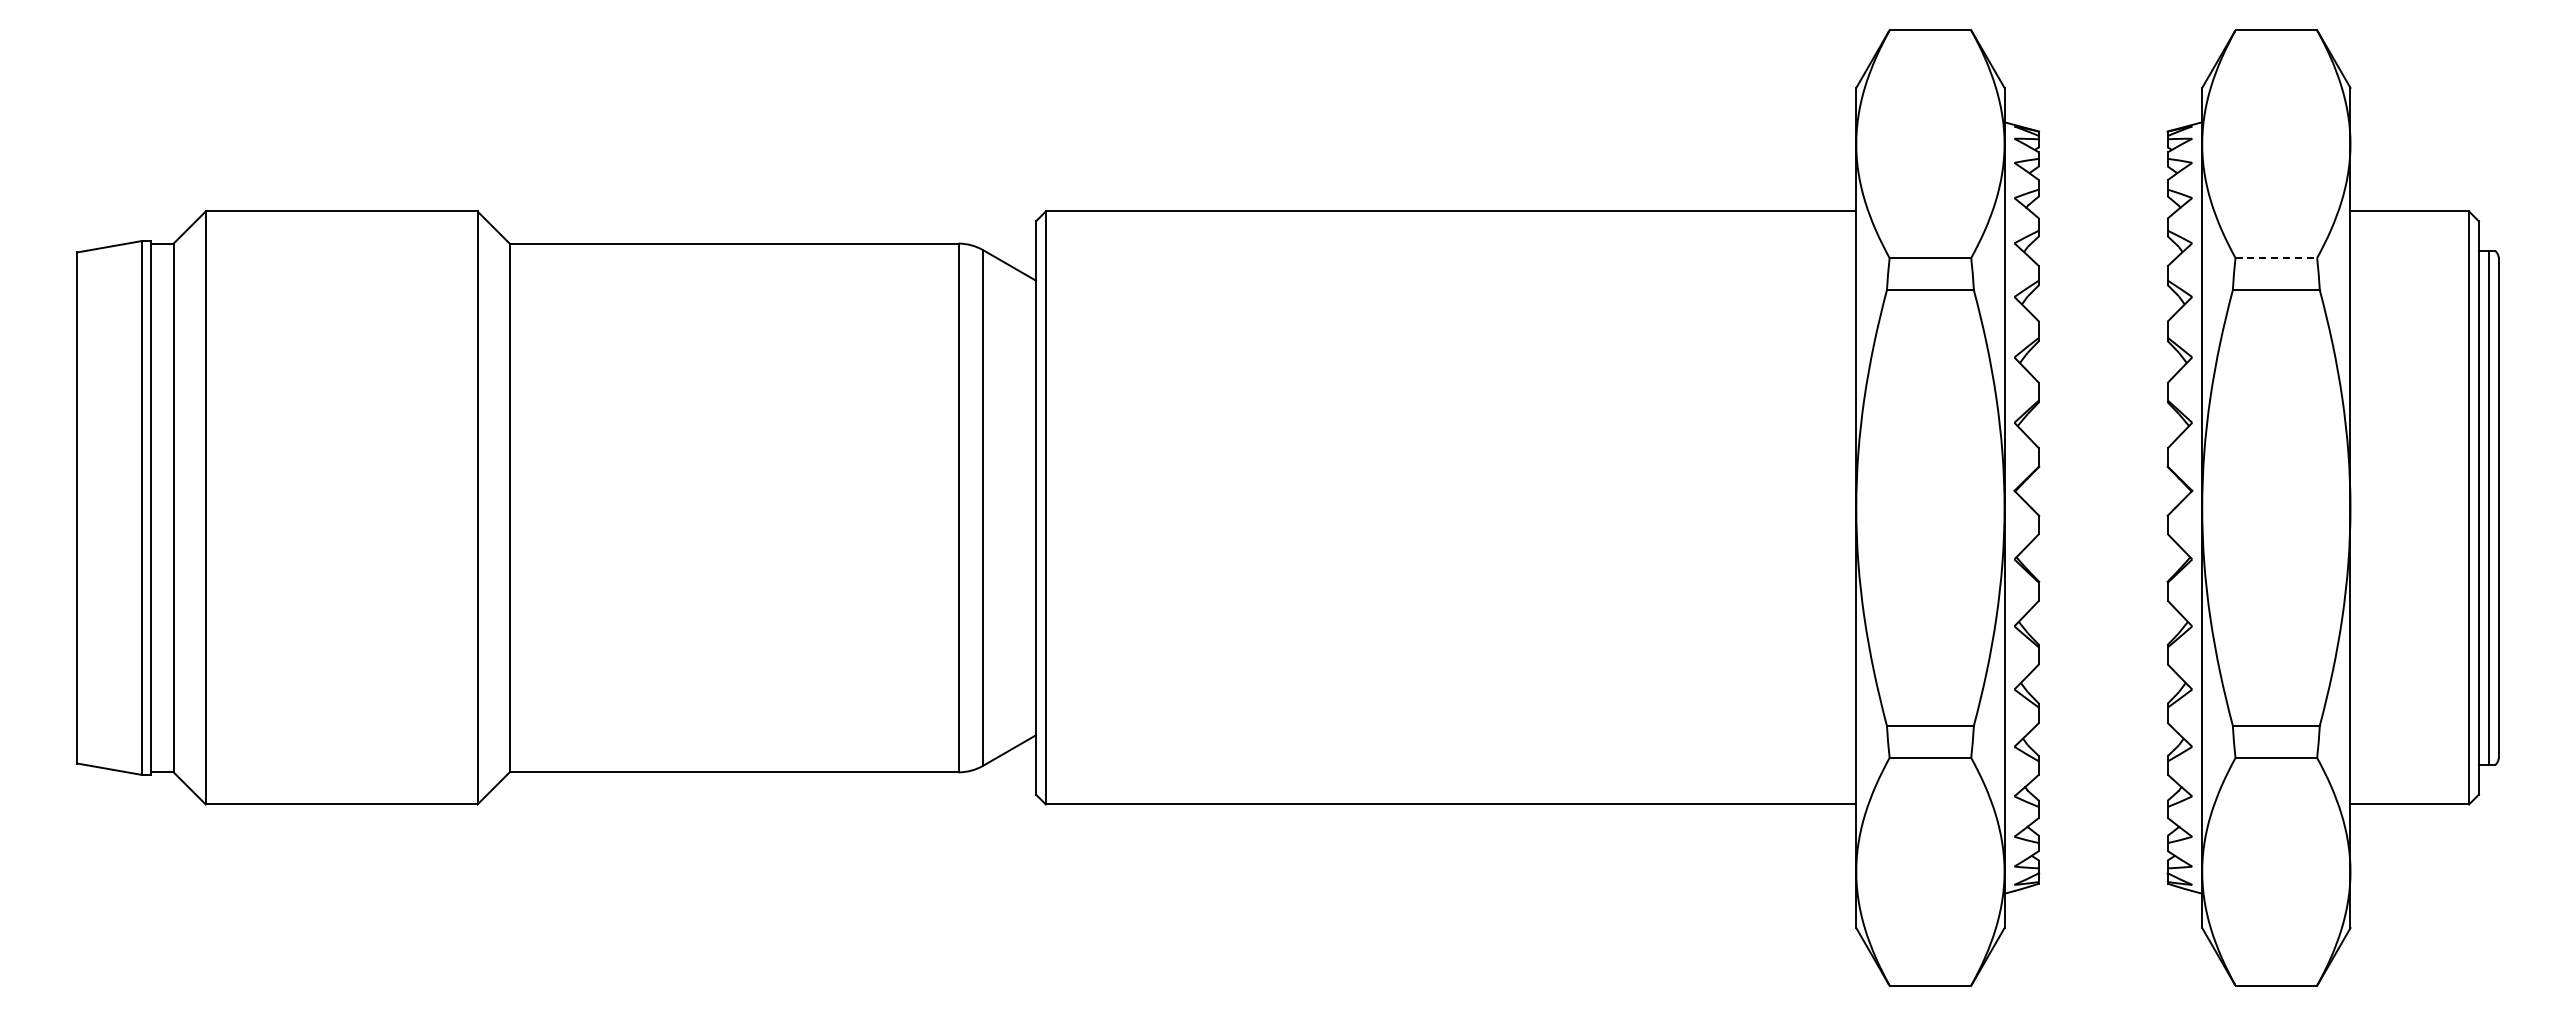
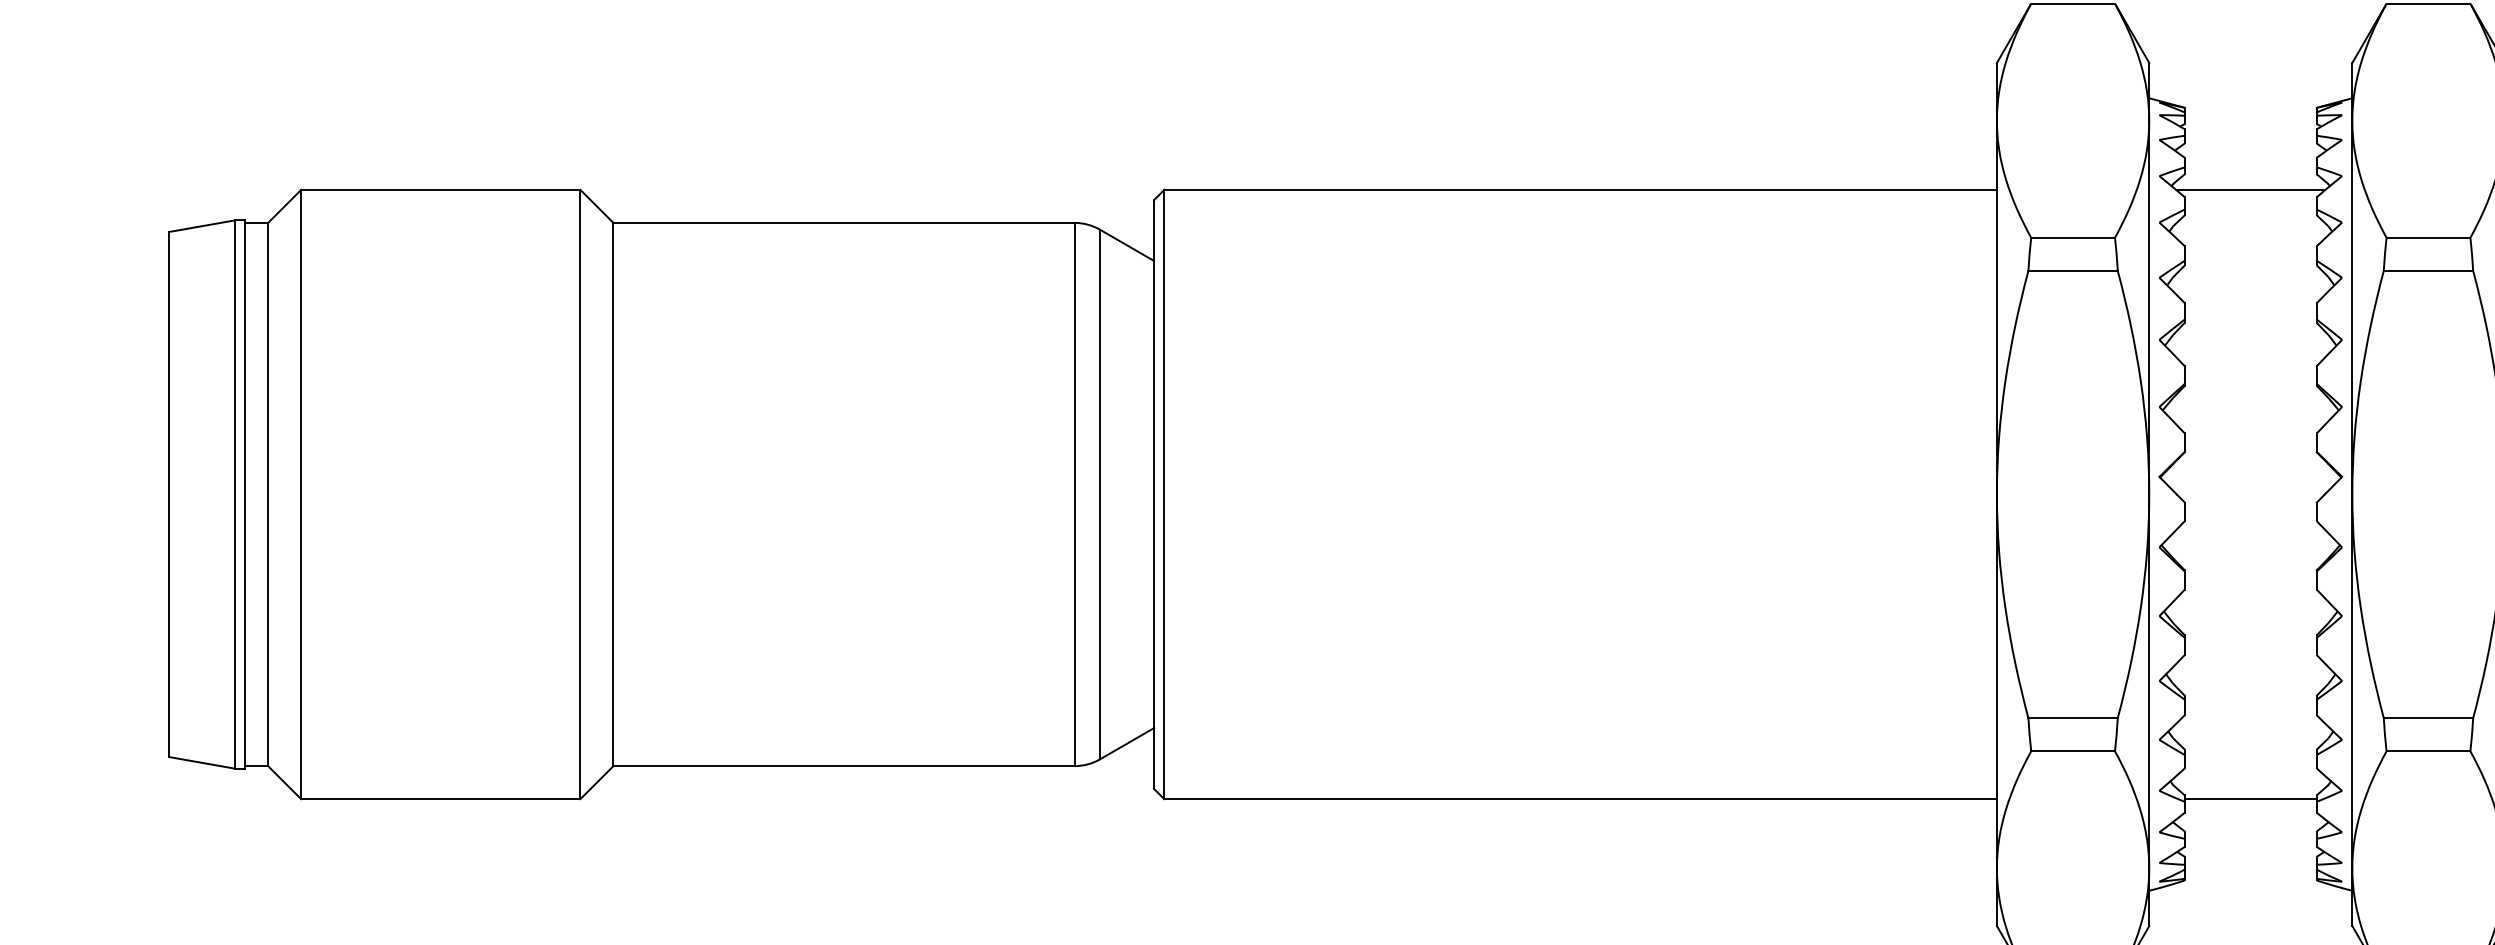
line: (2103, 211) -> (2250, 189), added
line: (2276, 258) -> (2428, 238), dashed -> solid
line: (2103, 804) -> (2250, 799), added

